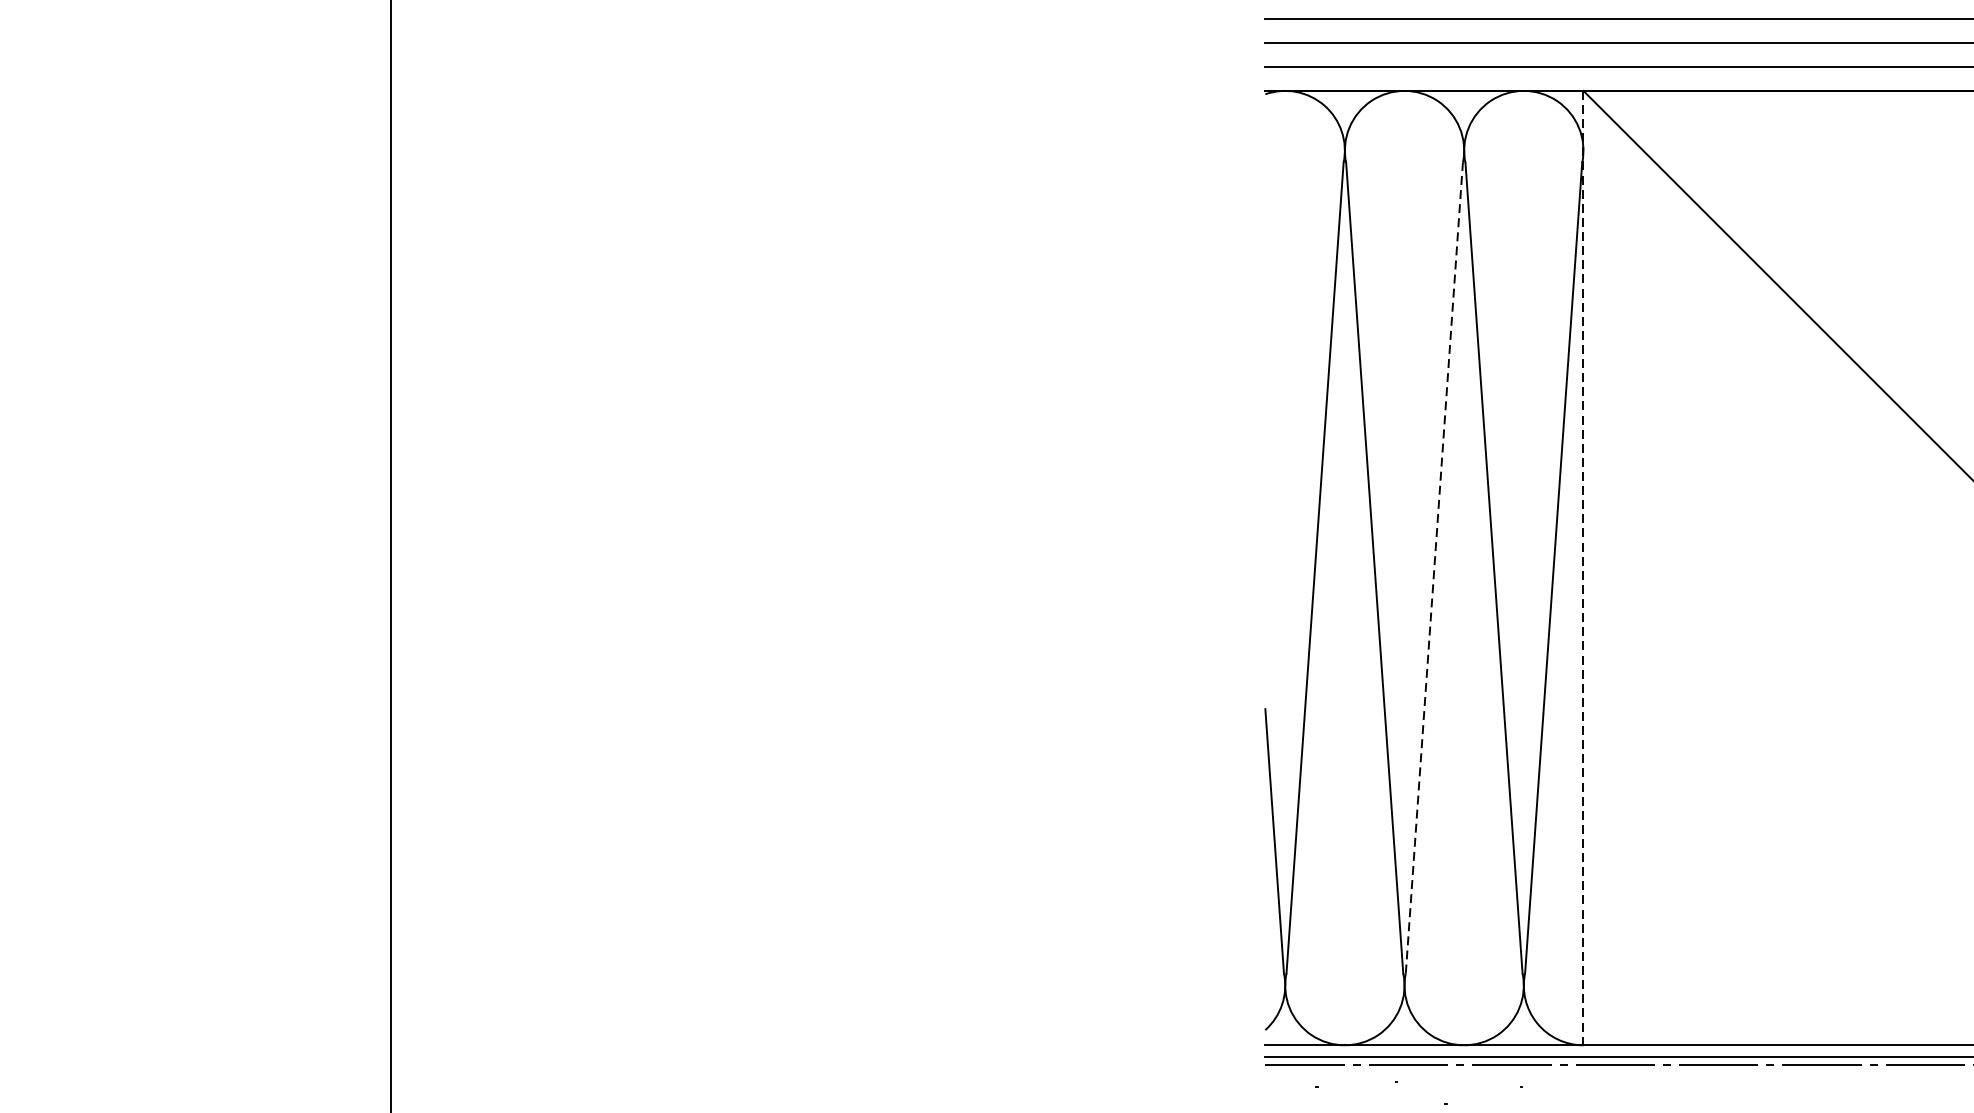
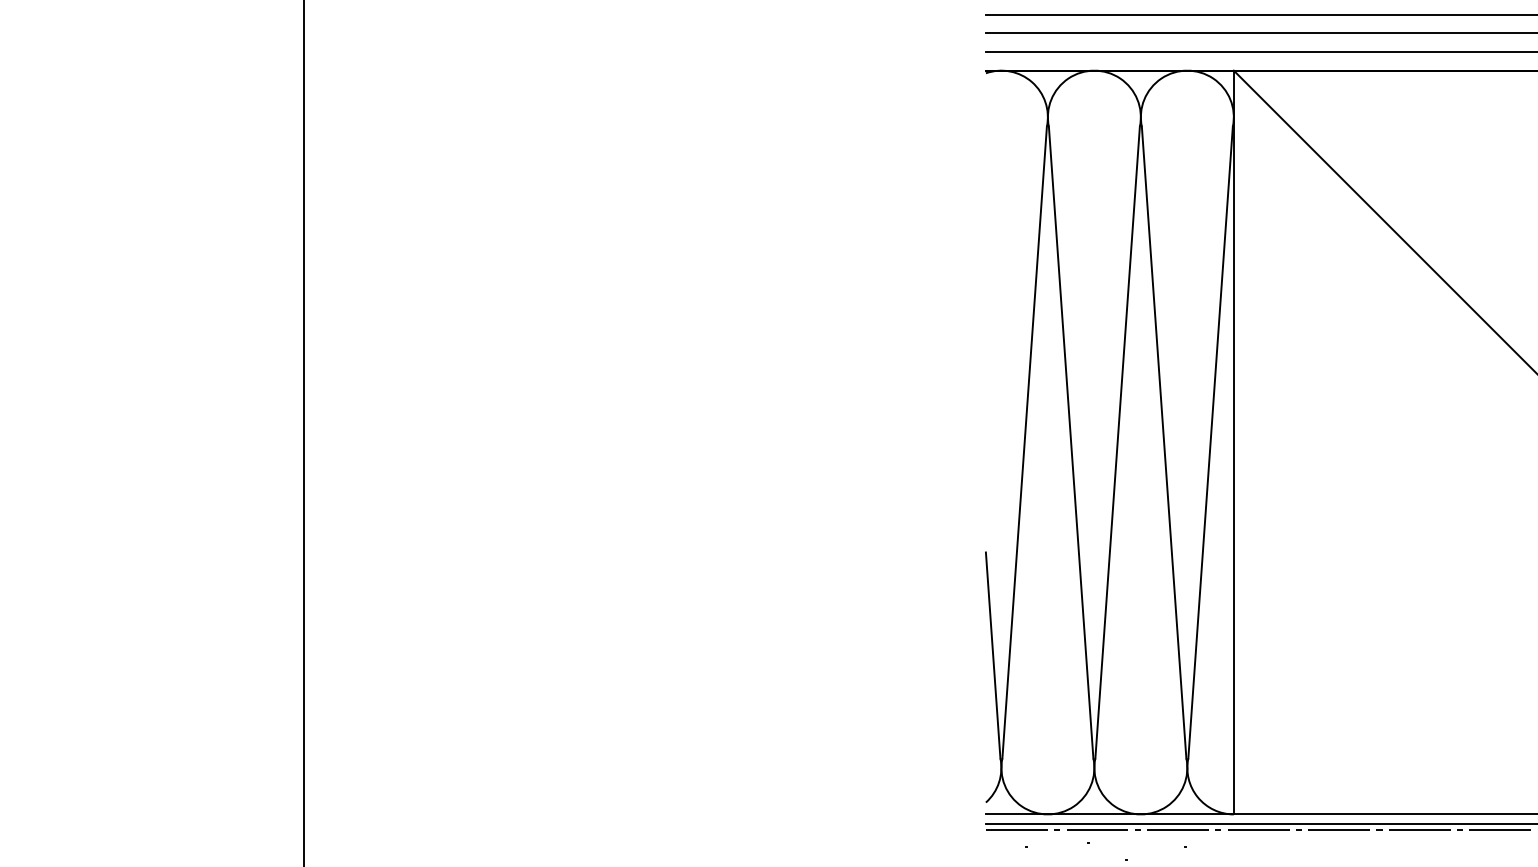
line: (1434, 568) -> (1117, 442), dashed -> solid
line: (1583, 568) -> (1233, 442), dashed -> solid

